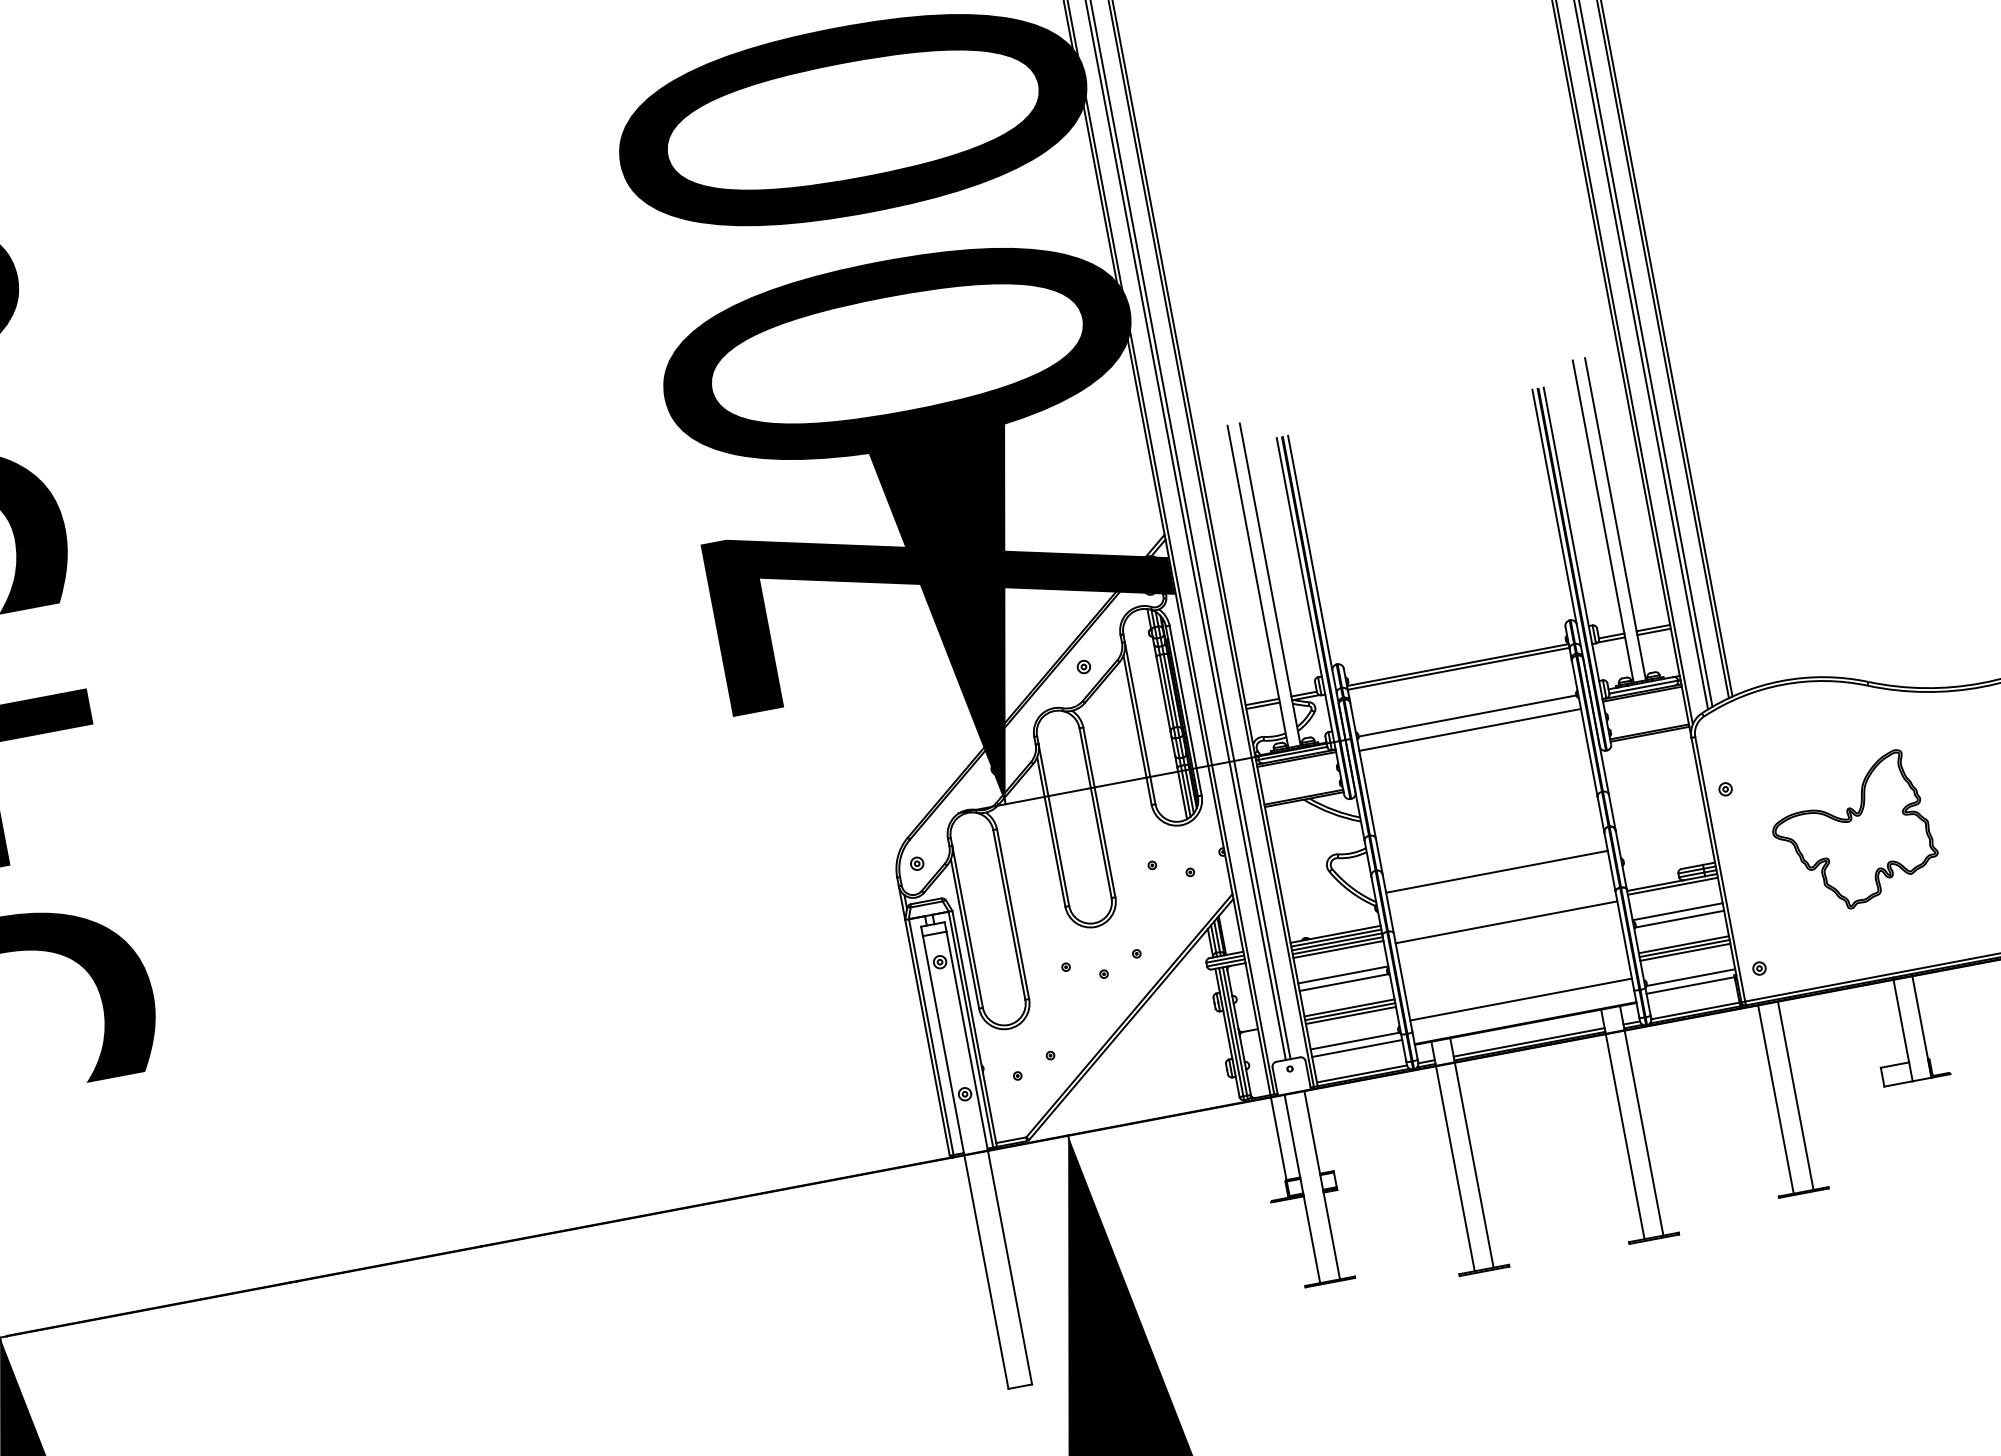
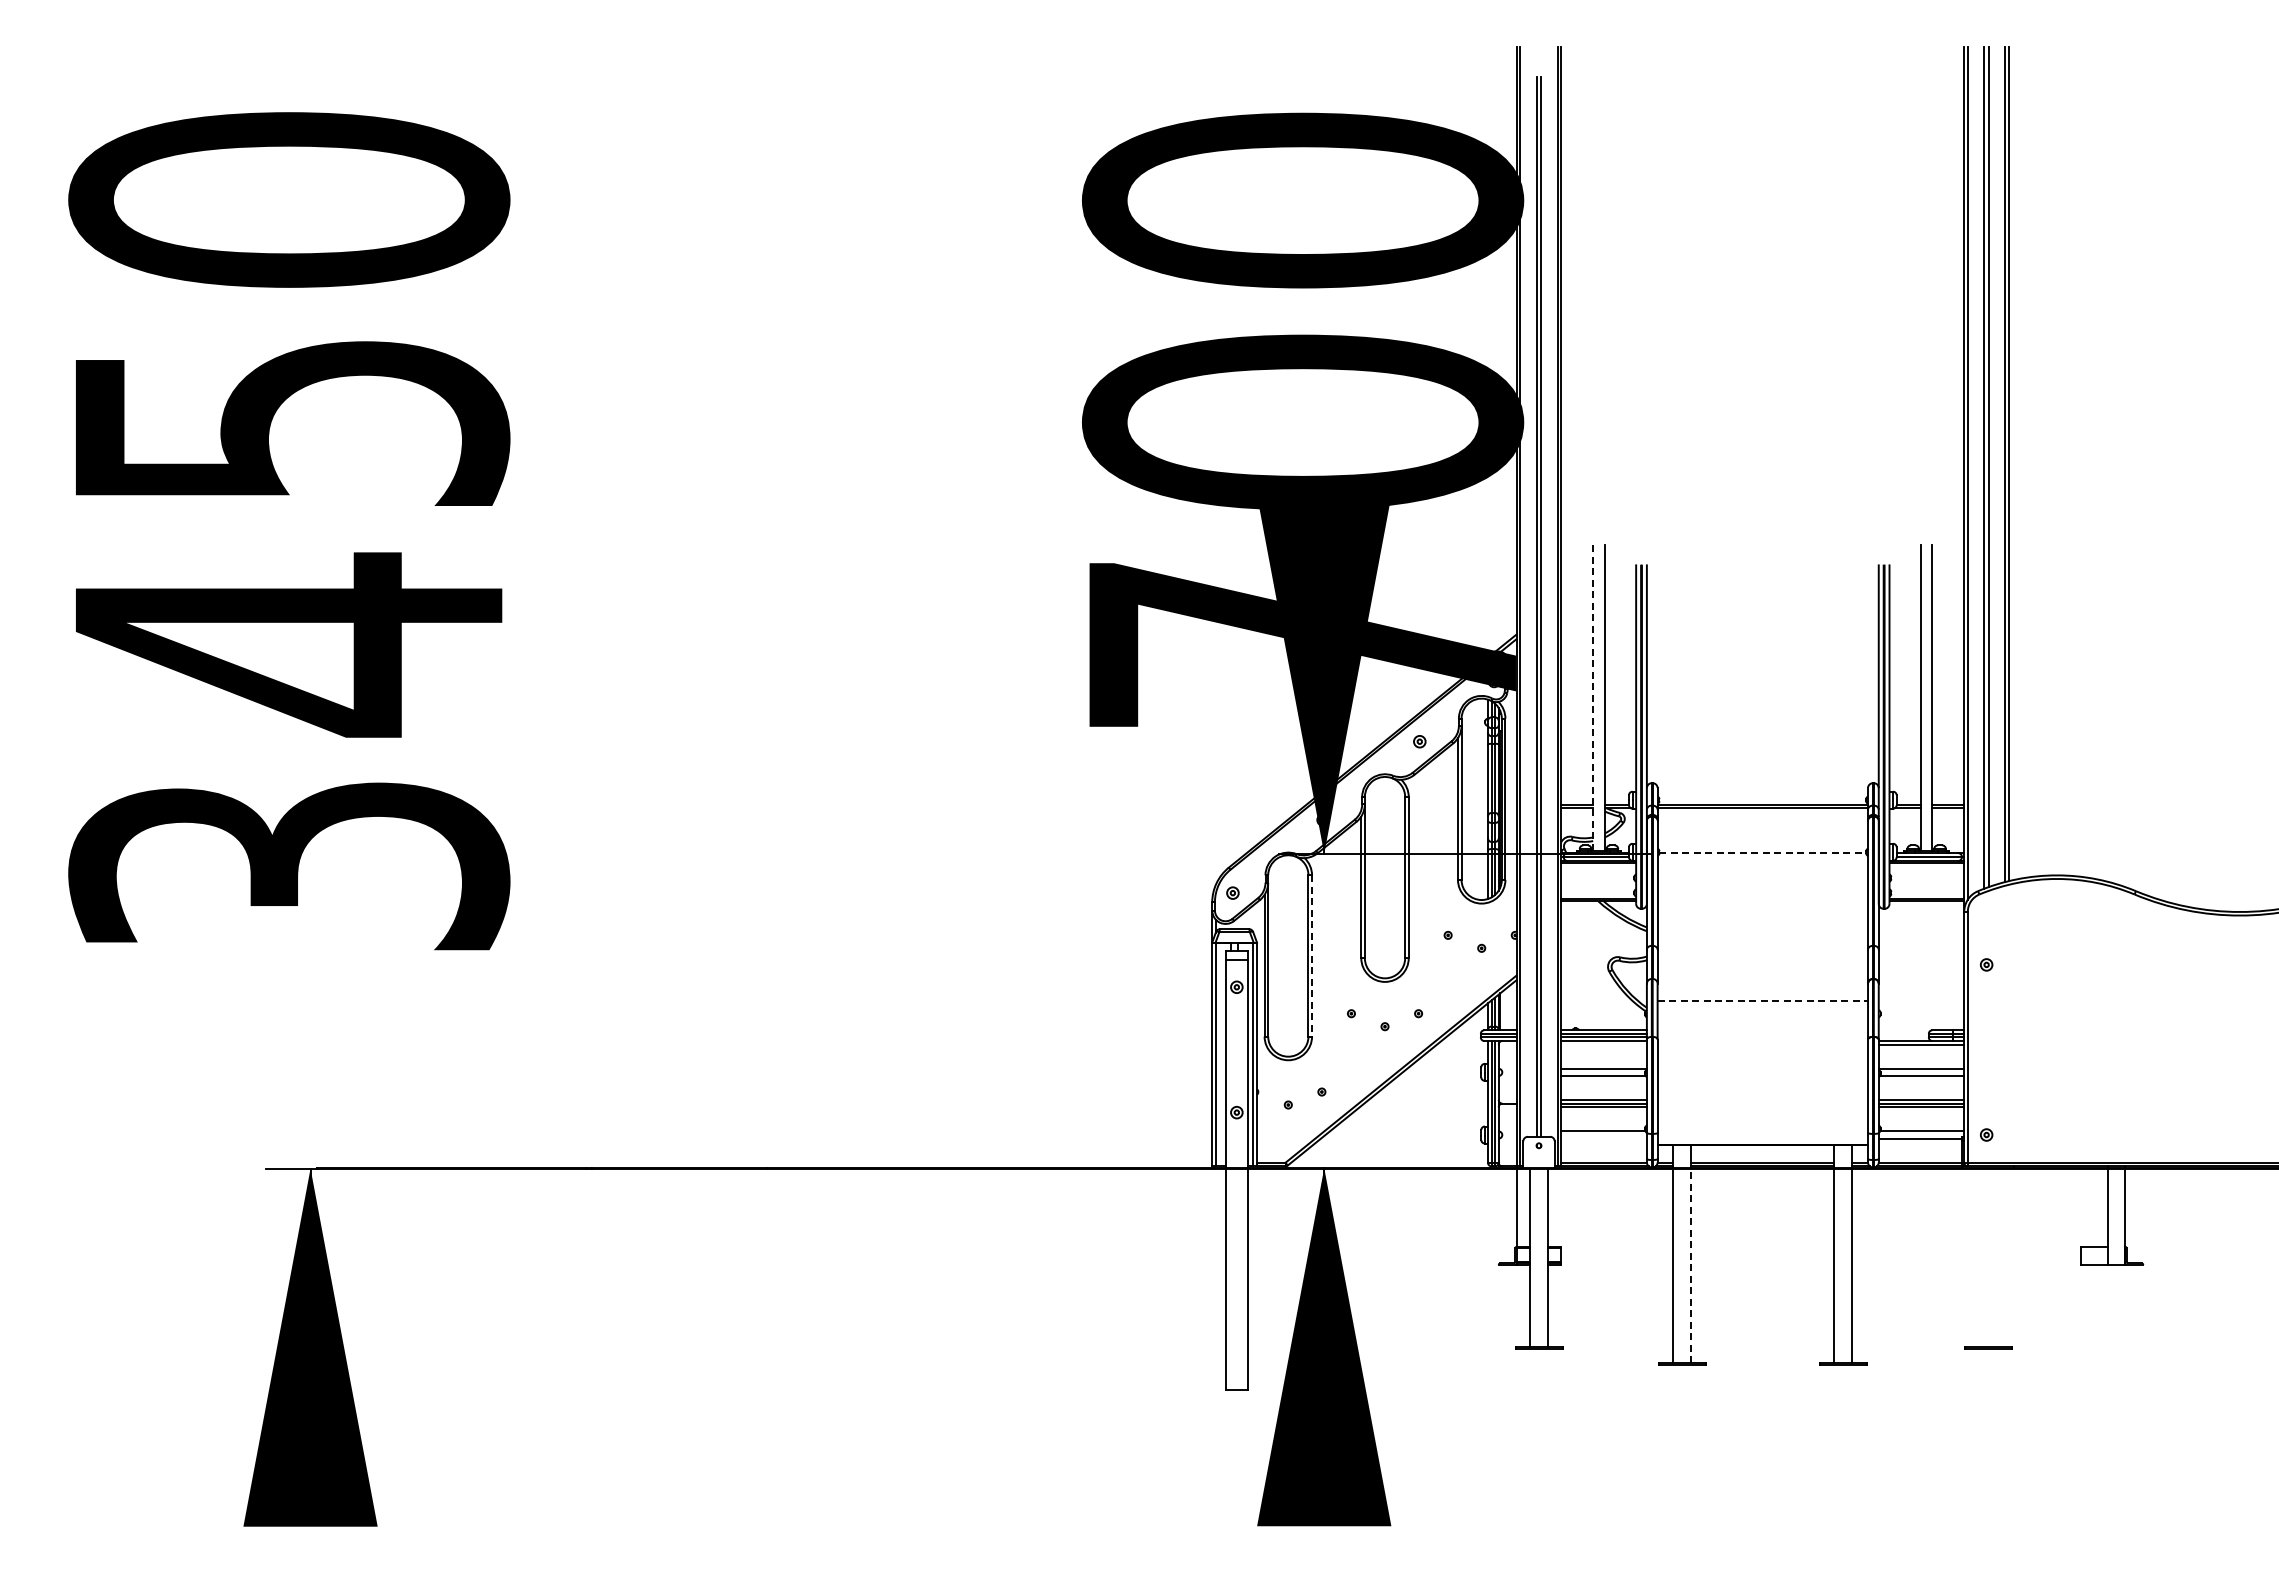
line: (1258, 586) -> (1593, 698), solid -> dashed
line: (1468, 716) -> (1763, 853), solid -> dashed
line: (1469, 730) -> (1762, 866), removed
part: (1852, 832) -> (2095, 1026), removed
line: (1497, 871) -> (1763, 1000), solid -> dashed
line: (1013, 913) -> (1312, 955), solid -> dashed
line: (1506, 922) -> (1762, 1048), removed
line: (1337, 949) -> (1603, 1044), removed
line: (1520, 1000) -> (1762, 1122), removed
line: (1356, 1048) -> (1603, 1138), removed
line: (1795, 1095) -> (1997, 1257), removed
line: (1776, 1099) -> (1979, 1257), removed
line: (1474, 1164) -> (1691, 1265), solid -> dashed

